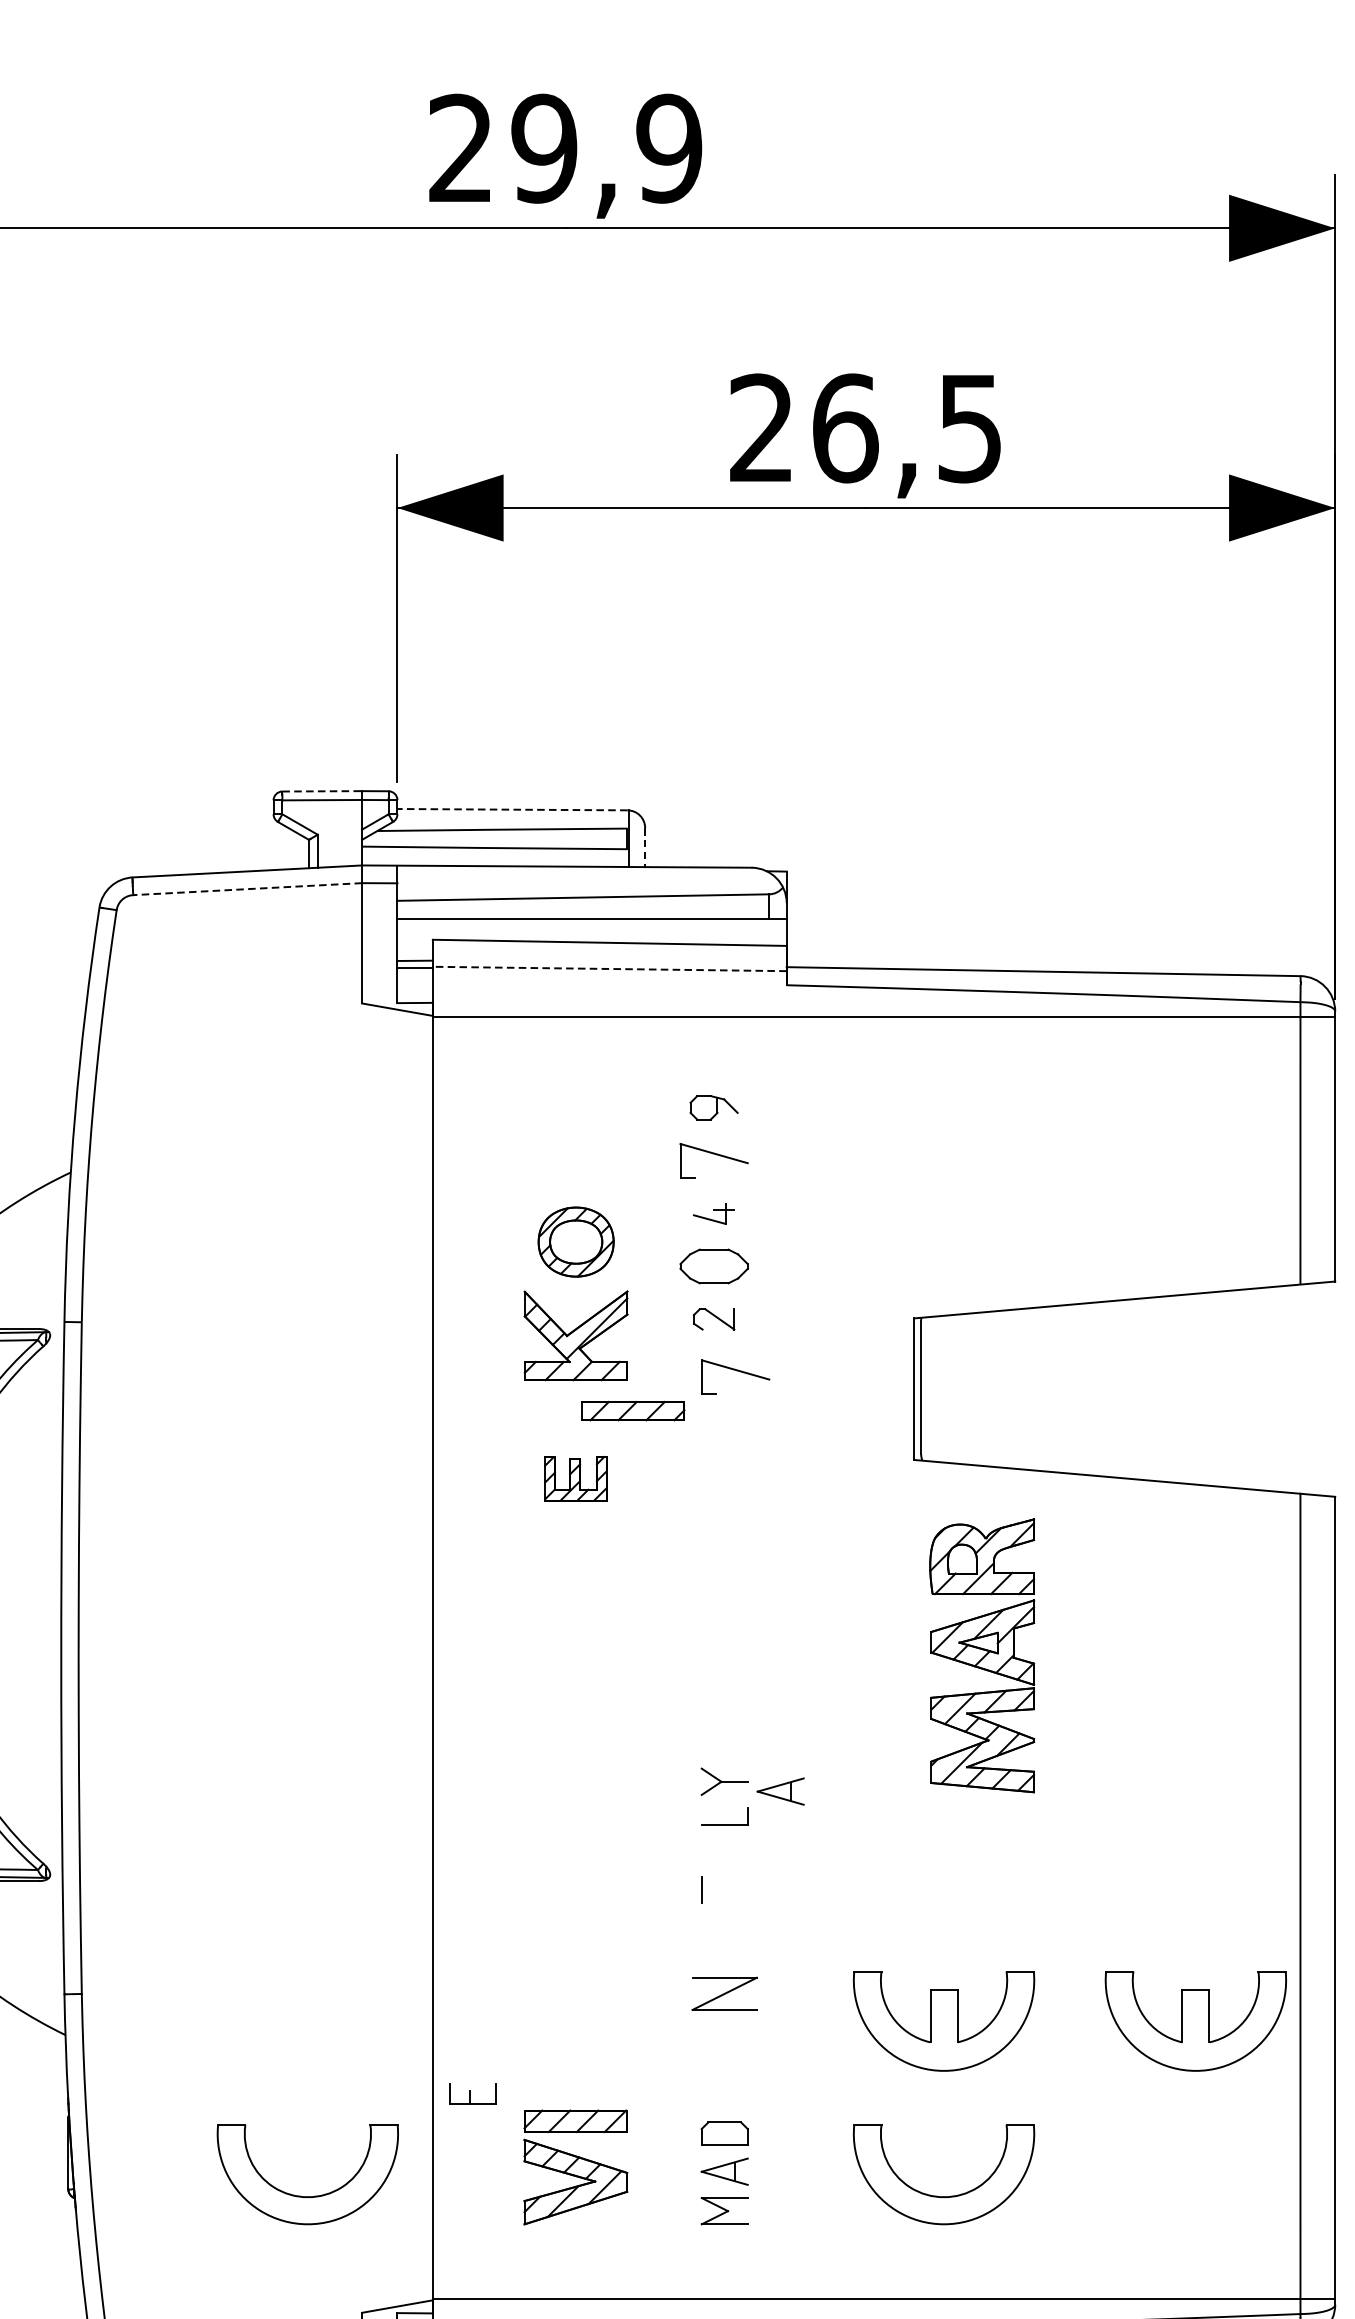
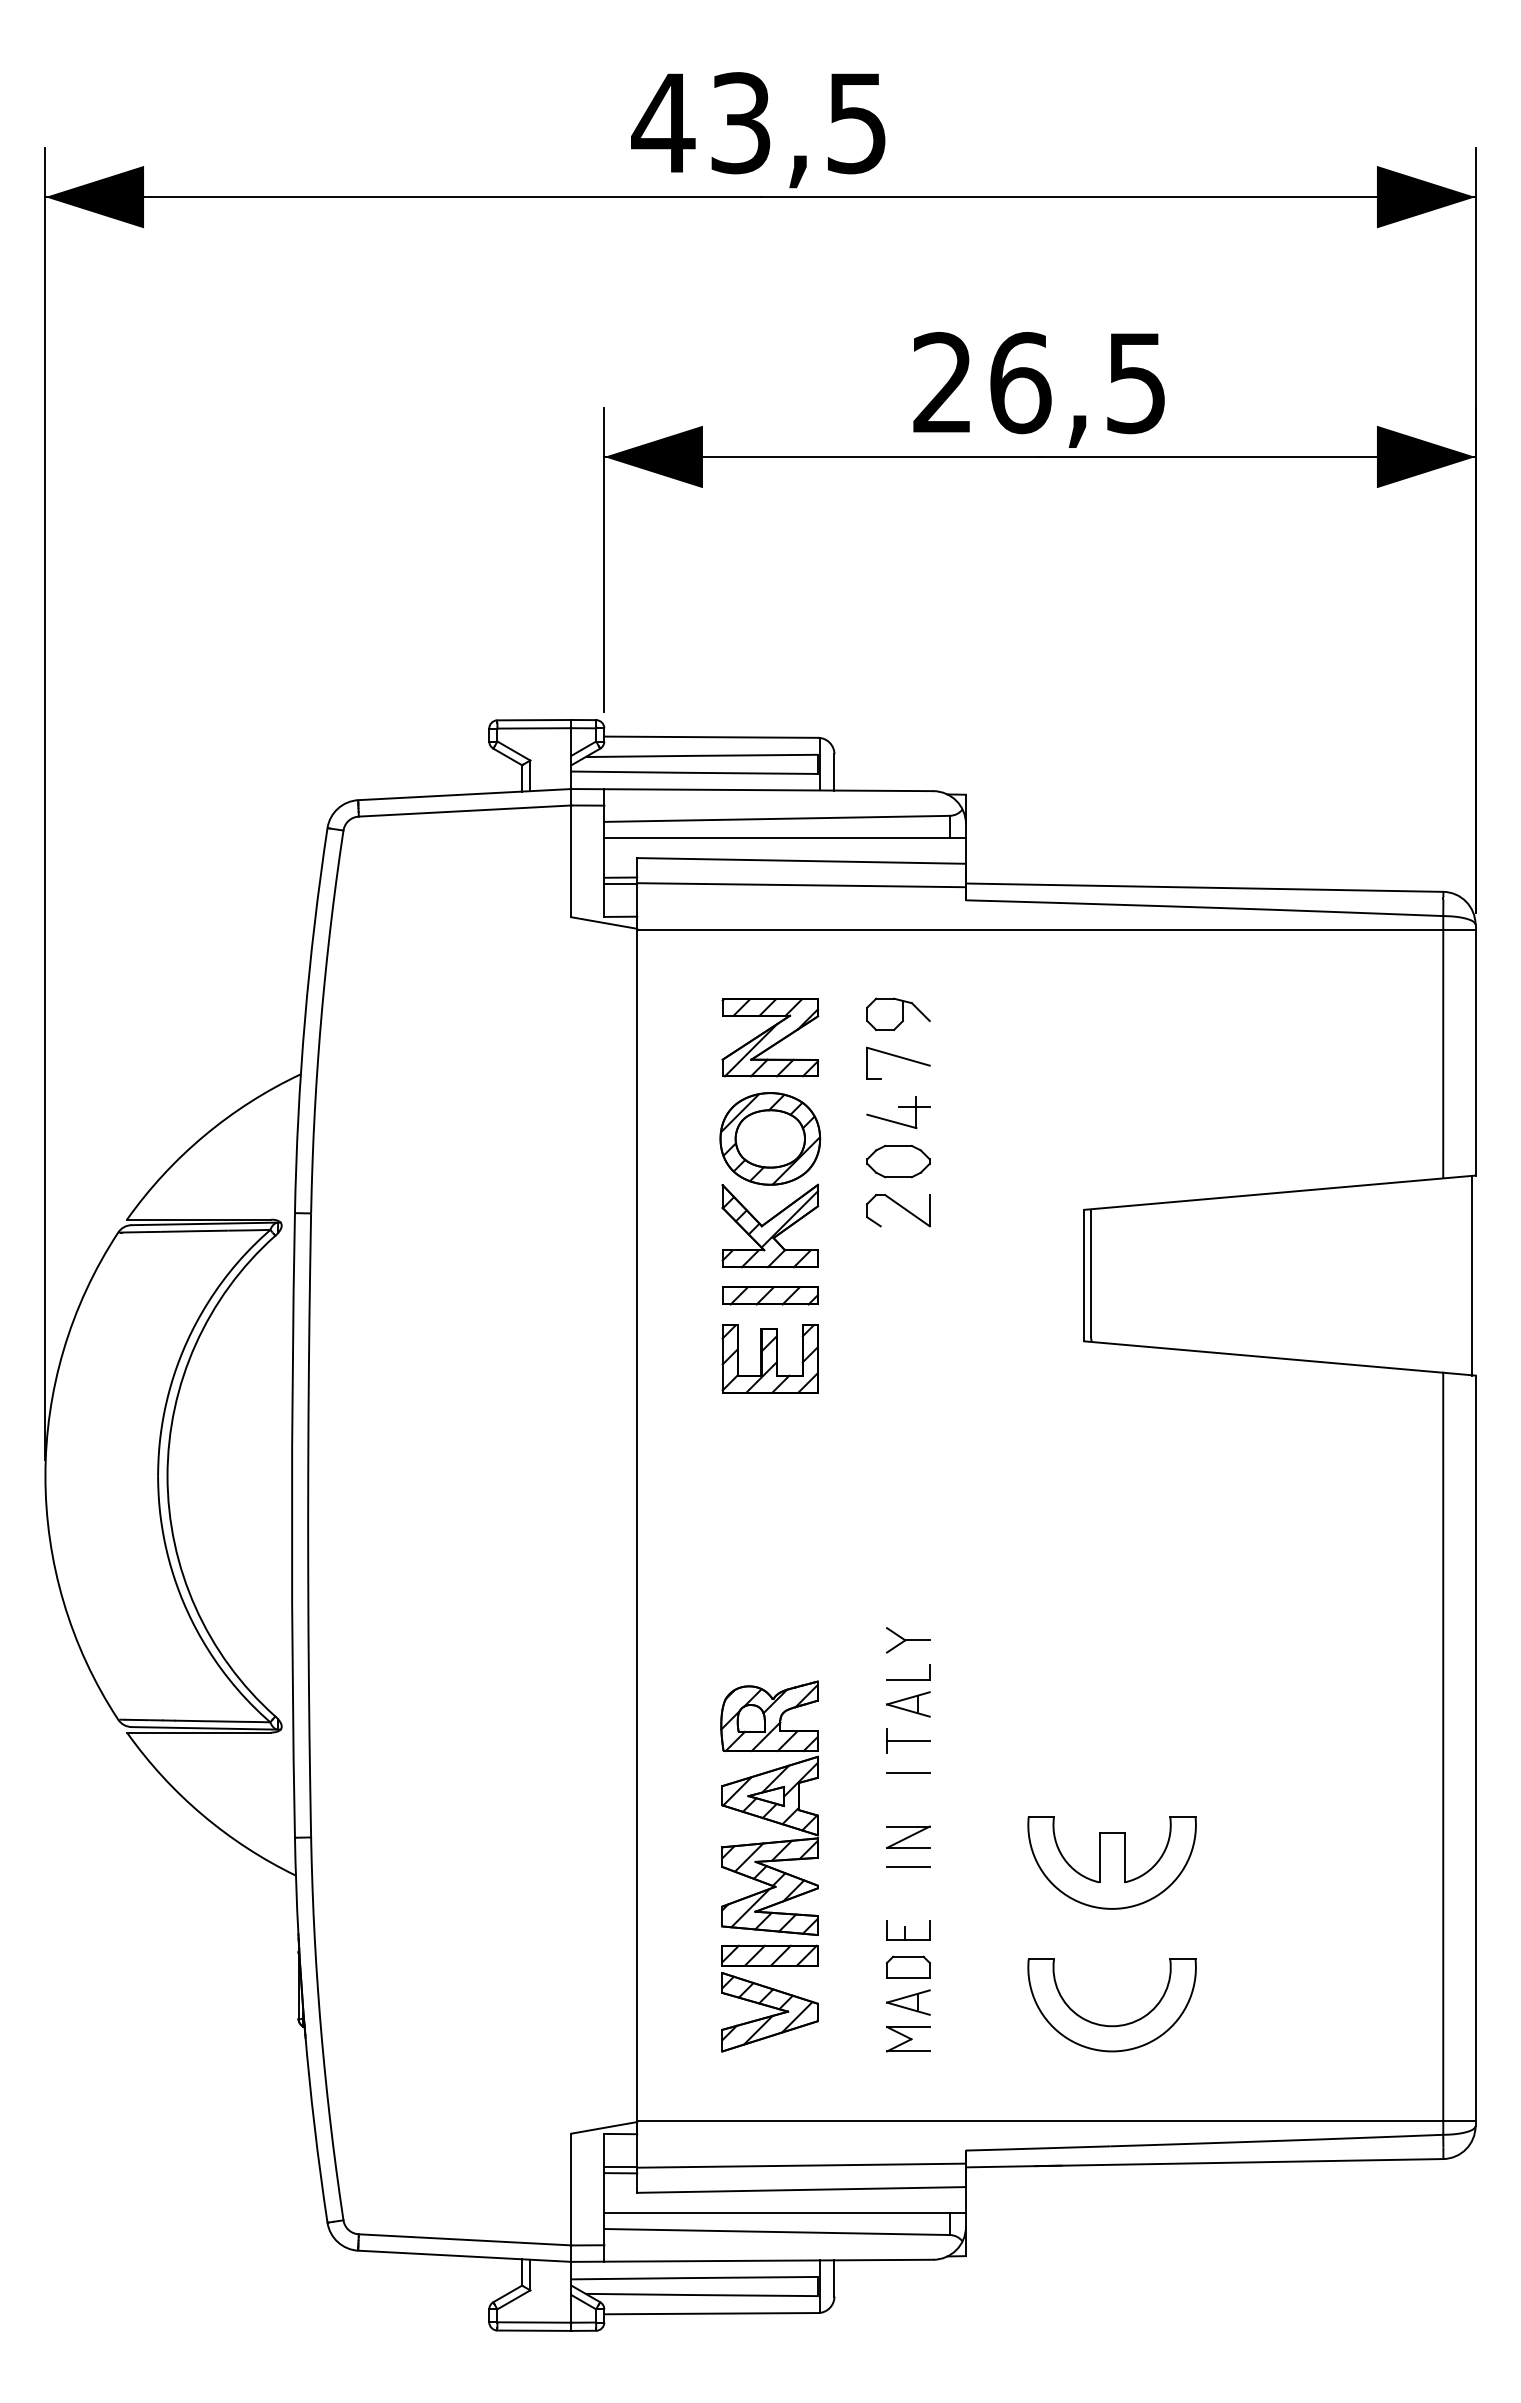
text: (564, 149) -> (759, 123), 29,9 -> 43,5
line: (322, 791) -> (534, 720), dashed -> solid
line: (512, 809) -> (711, 737), dashed -> solid
line: (645, 847) -> (834, 772), dashed -> solid
line: (246, 889) -> (464, 811), dashed -> solid
line: (609, 969) -> (801, 885), dashed -> solid
part: (714, 1107) -> (898, 1013), size x1.43
part: (576, 1132) -> (770, 1037), added
part: (714, 1213) -> (898, 1112), size x1.67
part: (576, 1241) -> (770, 1138), size x1.43
part: (714, 1319) -> (898, 1210), size x1.67
part: (735, 1376) -> (918, 1263), removed
line: (1331, 1389) -> (1472, 1275), added
part: (633, 1410) -> (770, 1295), moved
part: (575, 1478) -> (769, 1358), size x1.67
part: (982, 1654) -> (769, 1807), moved
part: (780, 1791) -> (908, 1704), moved
line: (724, 1890) -> (908, 1741), added
line: (724, 1924) -> (908, 1772), added
part: (724, 1992) -> (908, 1836), size x0.71
part: (1195, 2020) -> (1345, 1862), removed
line: (724, 2026) -> (908, 1867), added
part: (472, 2094) -> (908, 1930), moved
part: (300, 2195) -> (514, 2024), removed

